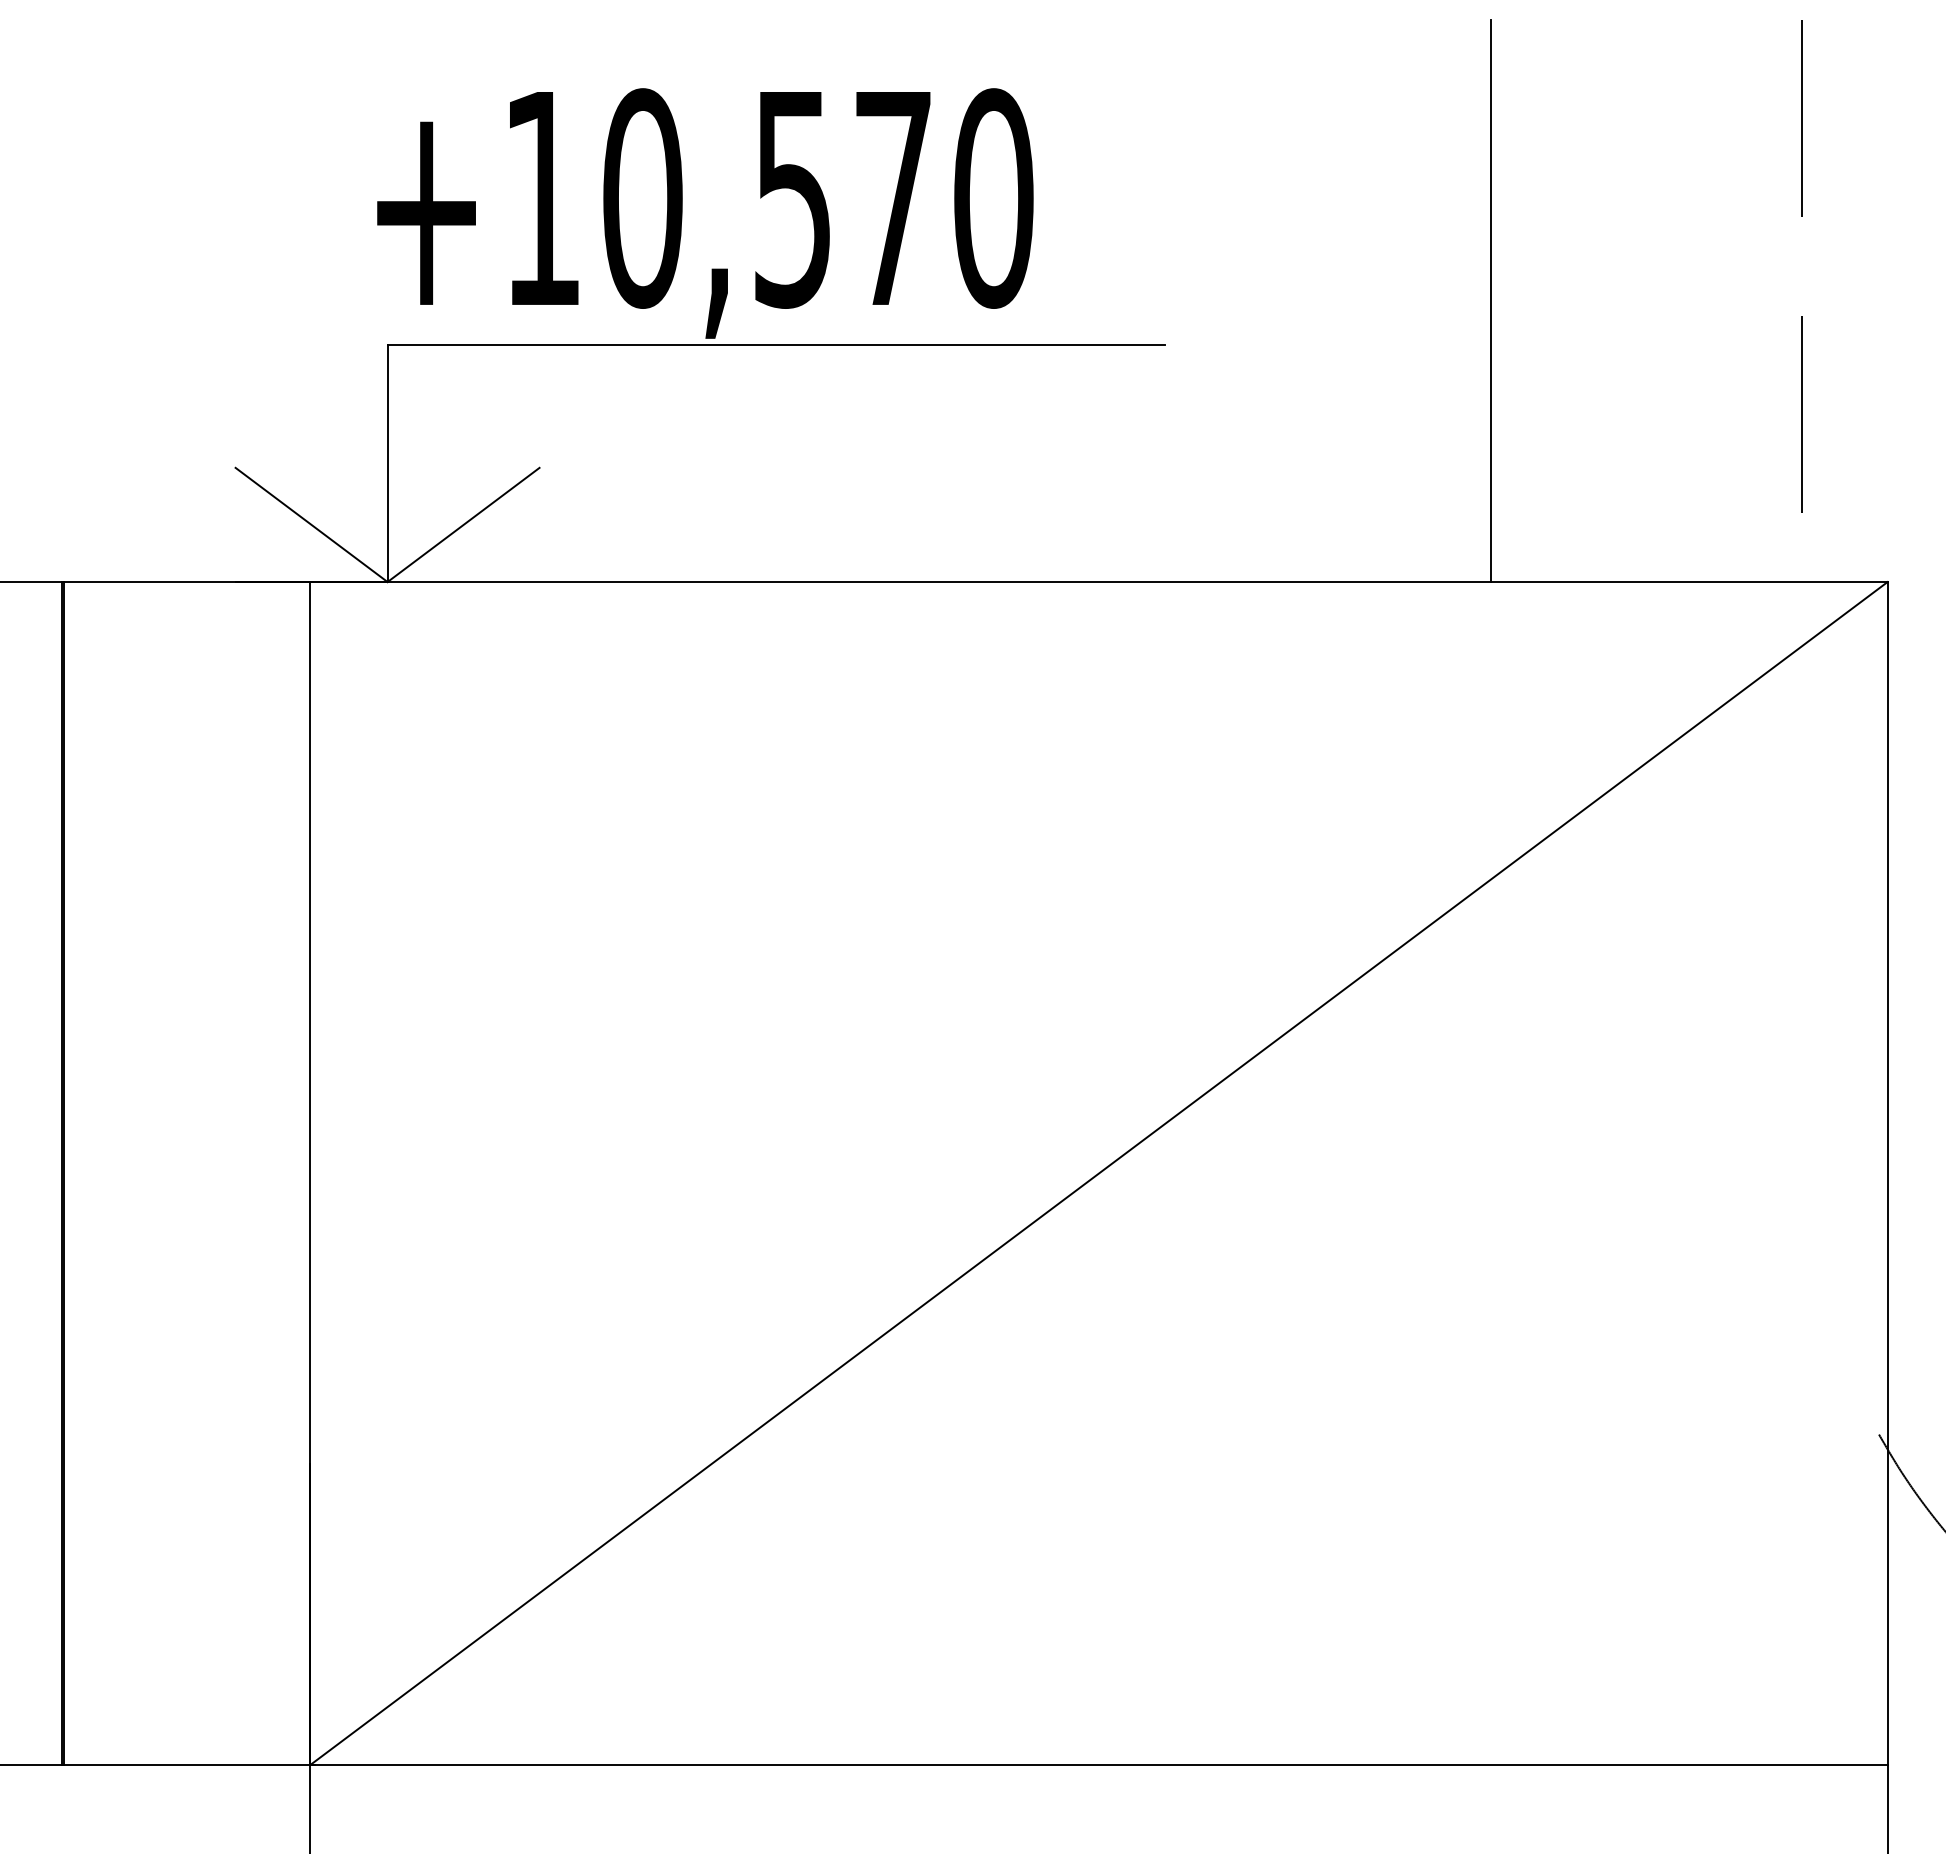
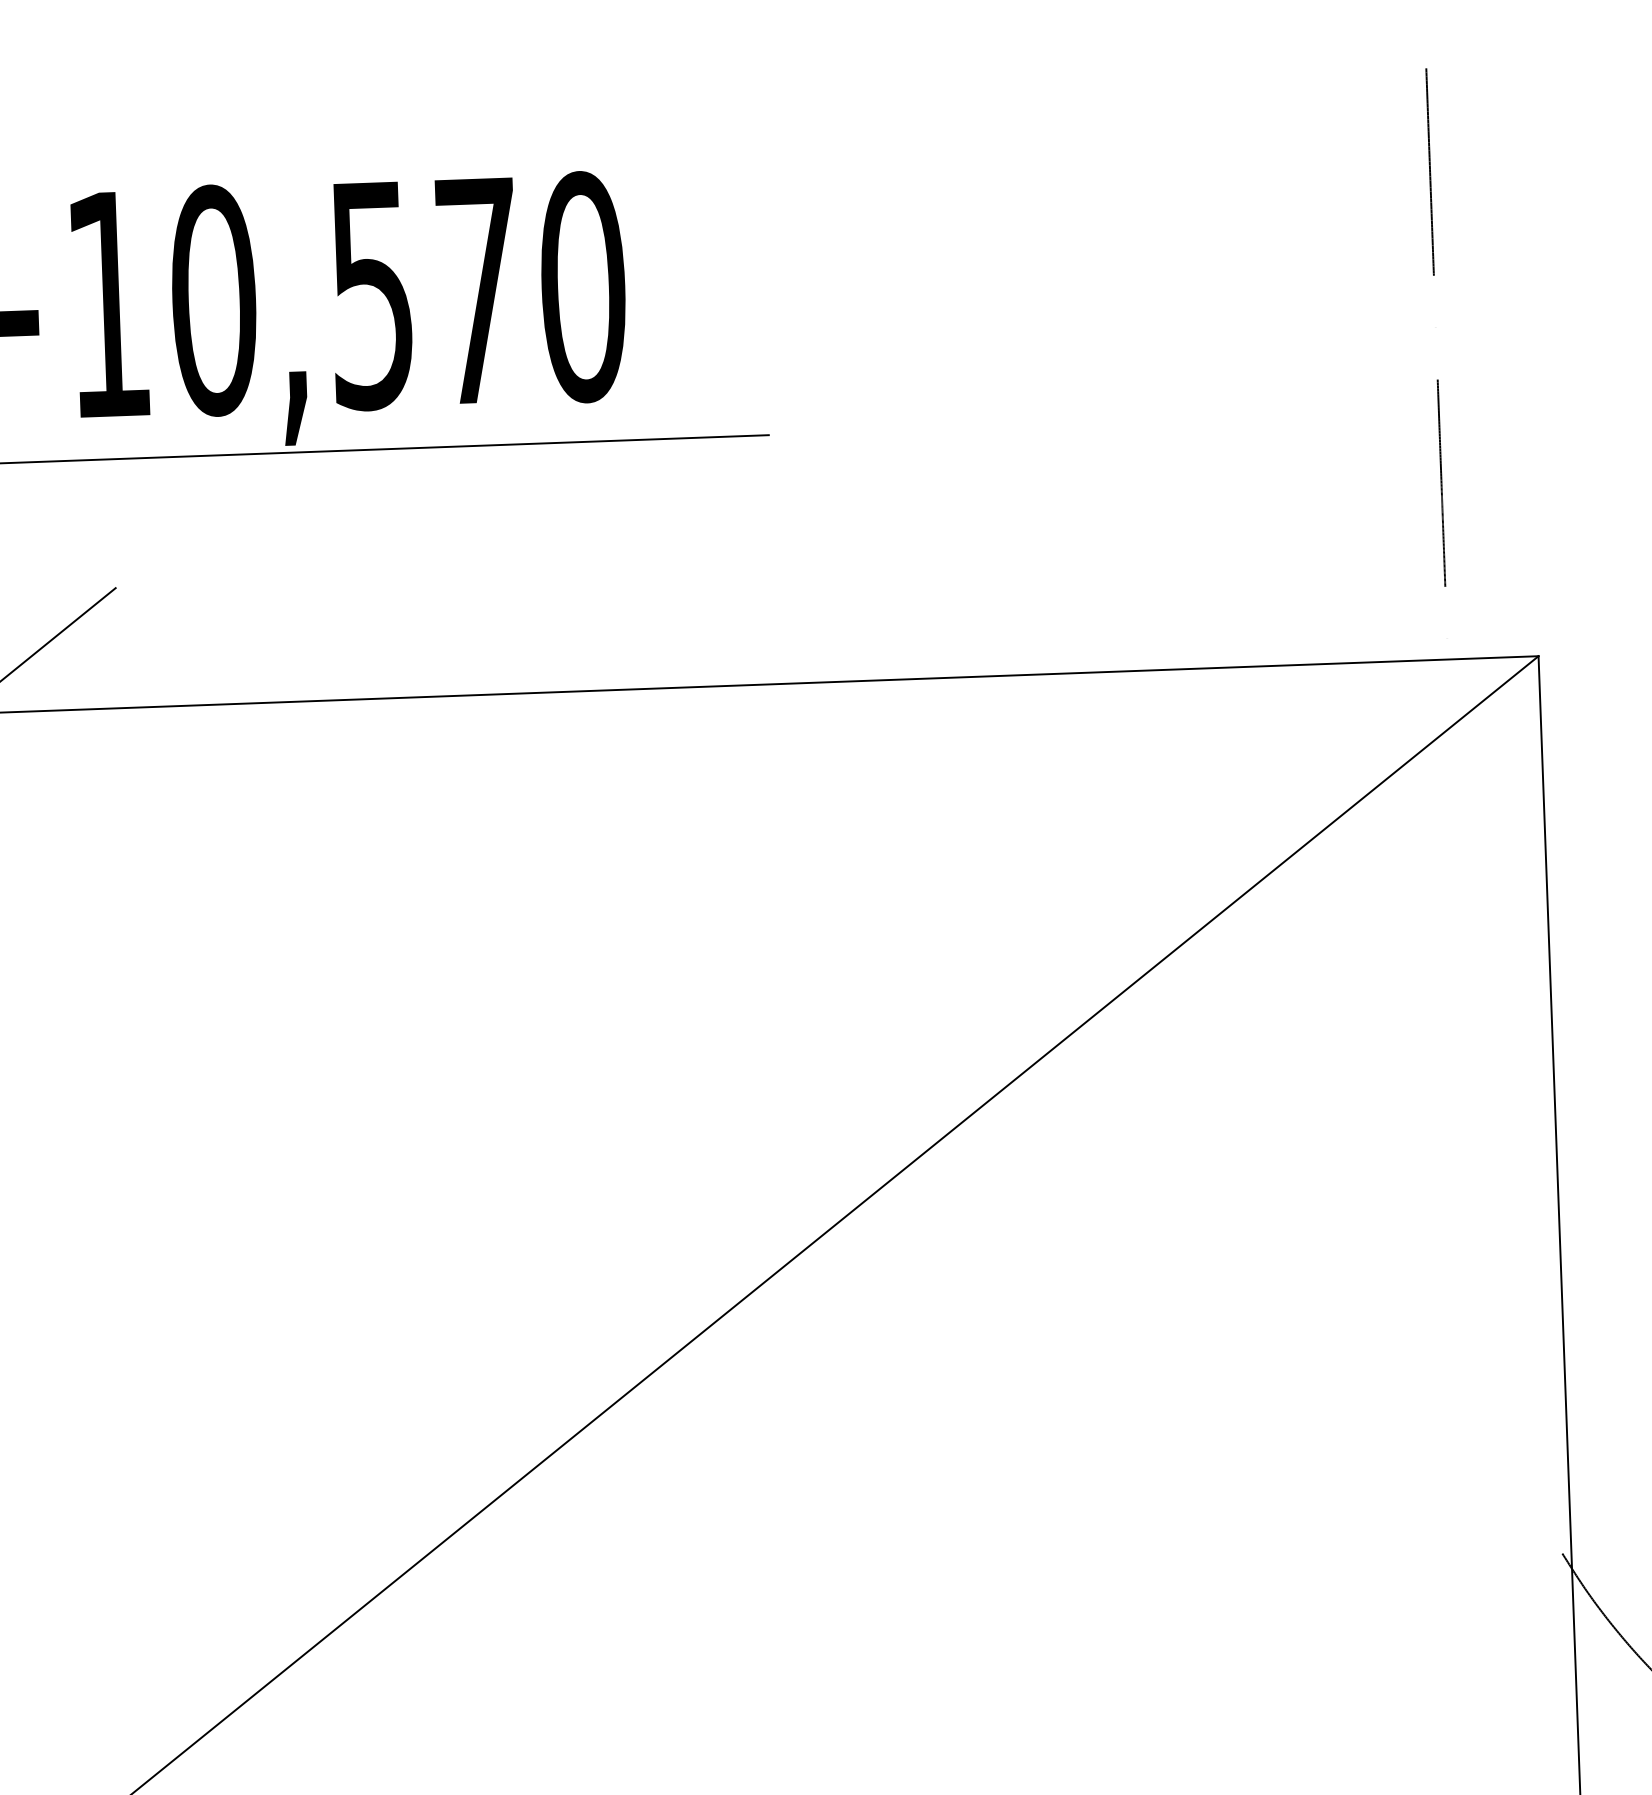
line: (1491, 301) -> (1110, 376), removed

